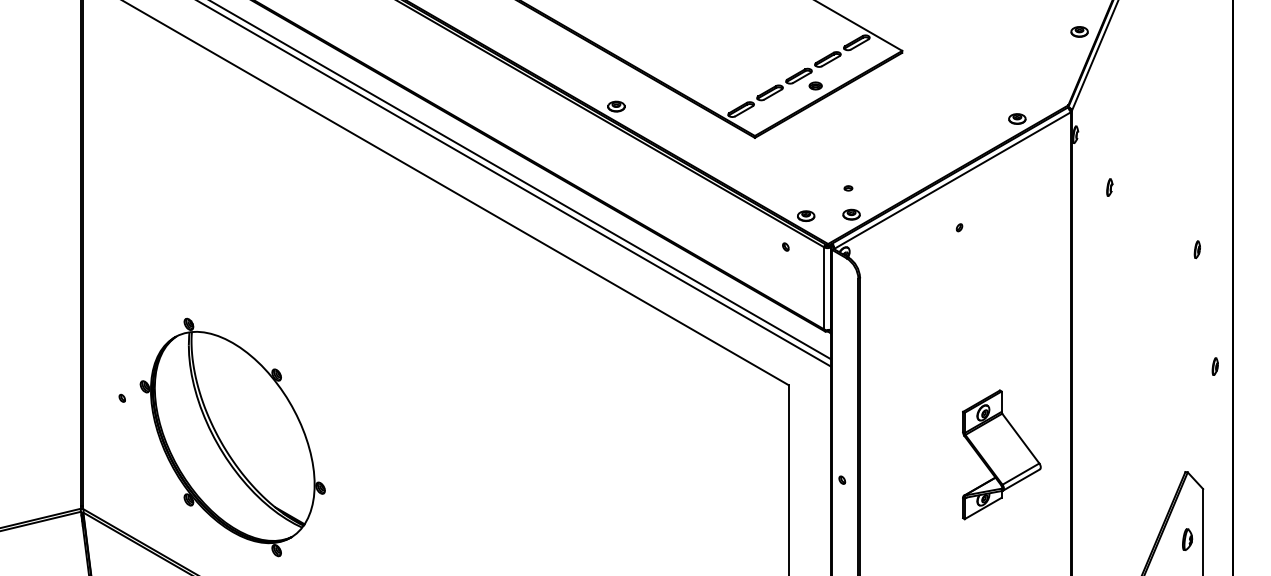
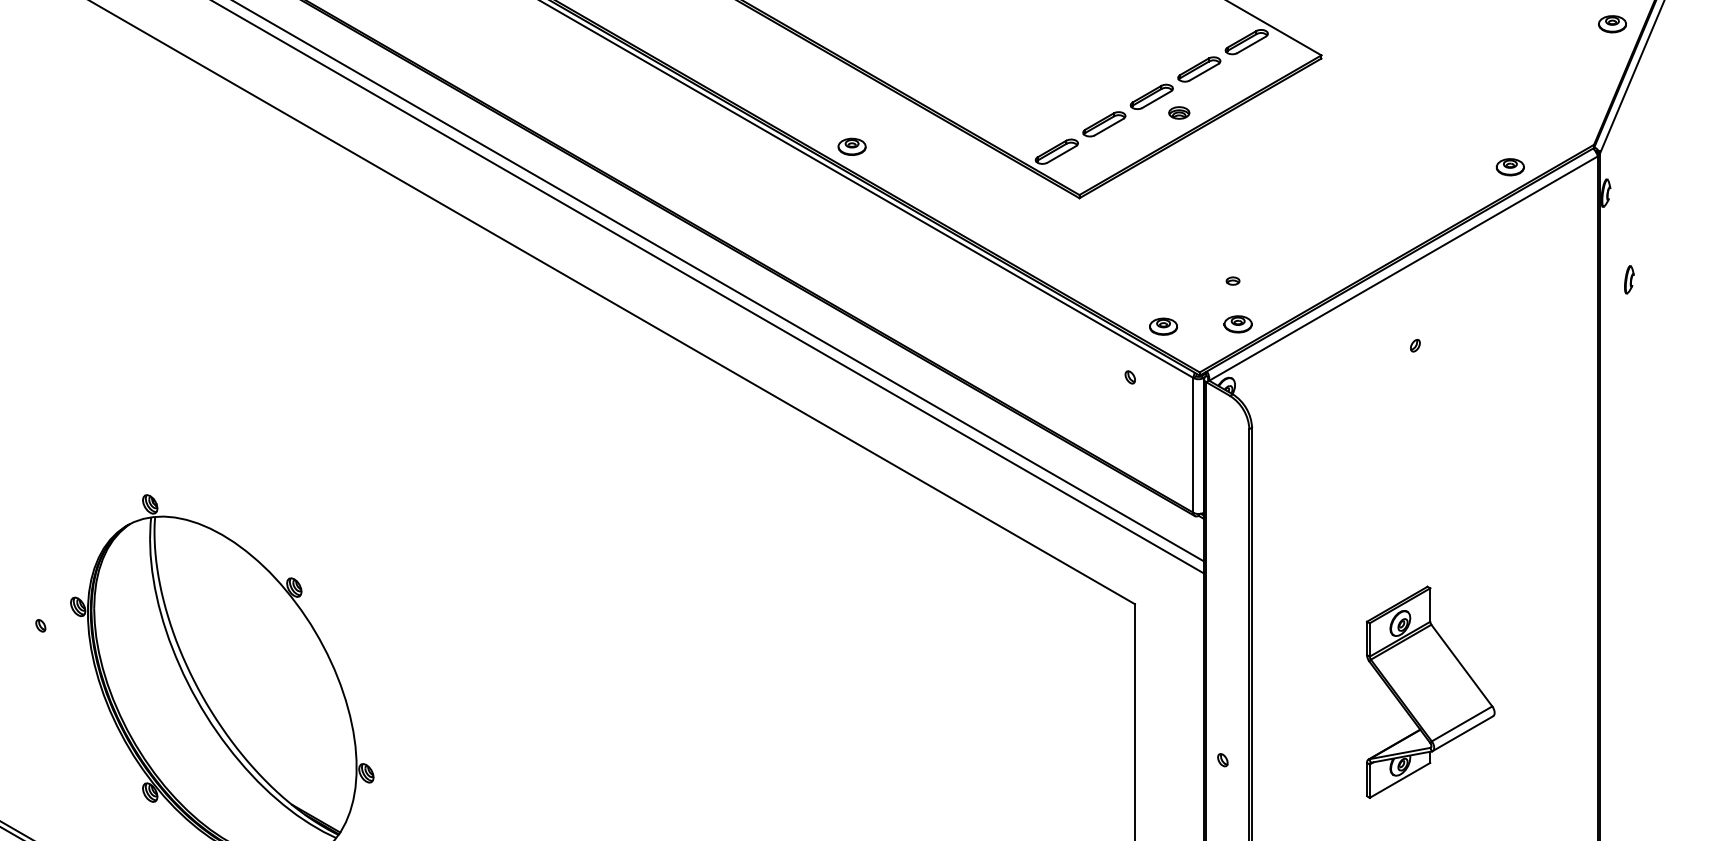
part: (1109, 187) -> (1628, 279), moved
part: (1001, 454) -> (1430, 691), moved

